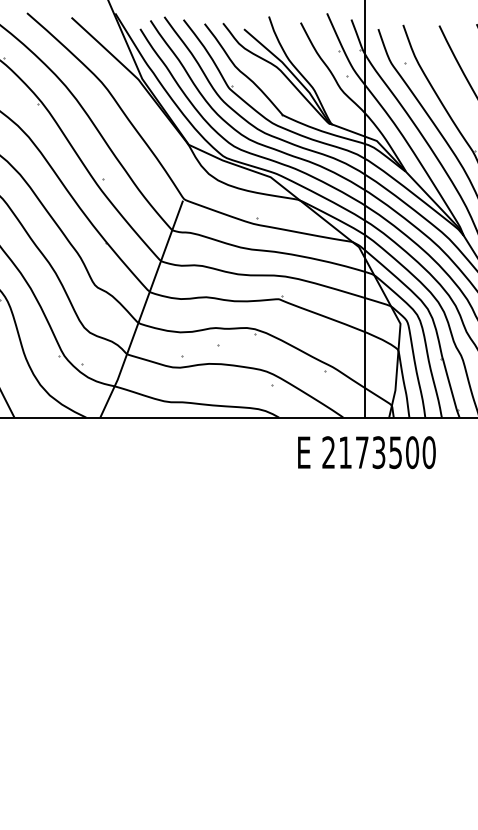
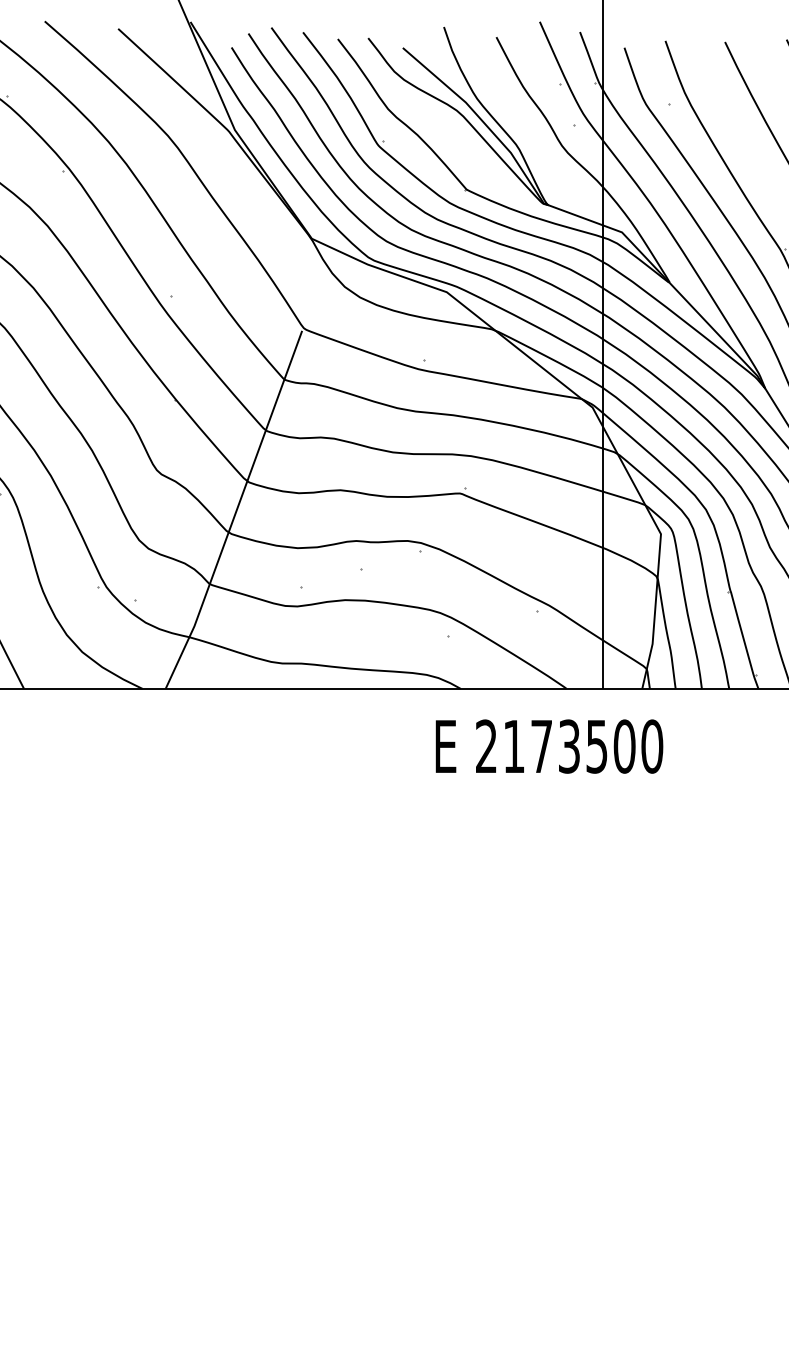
text: (366, 452) -> (548, 746), moved

